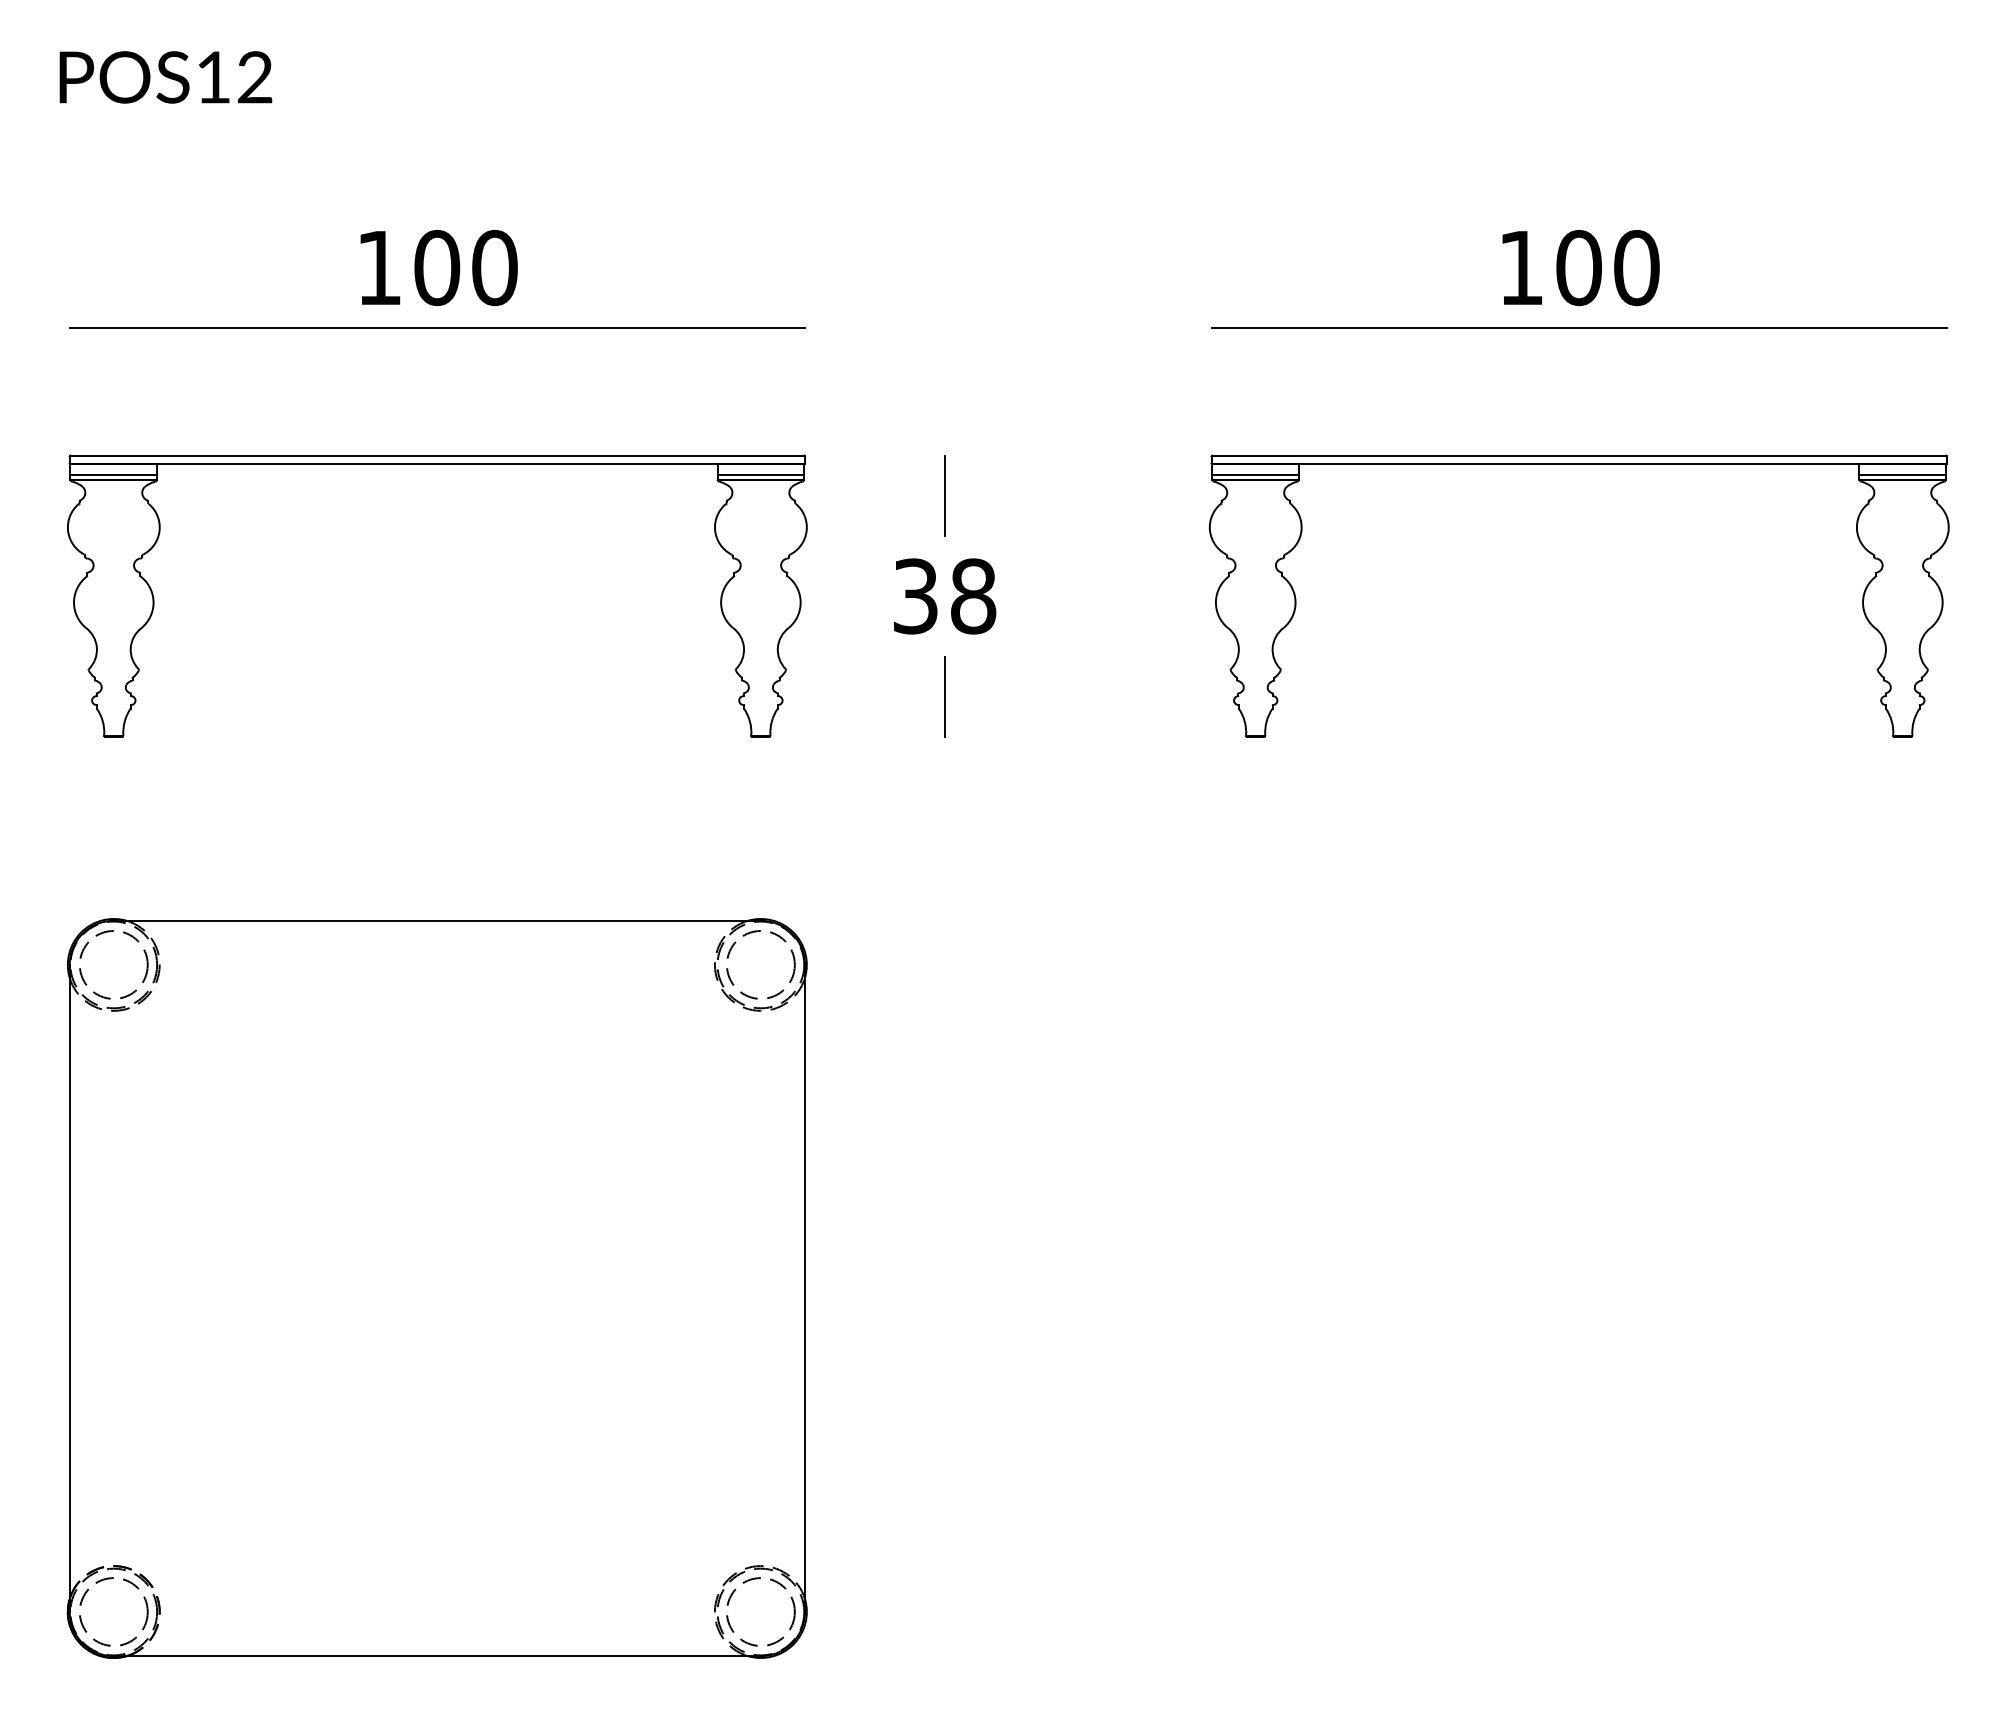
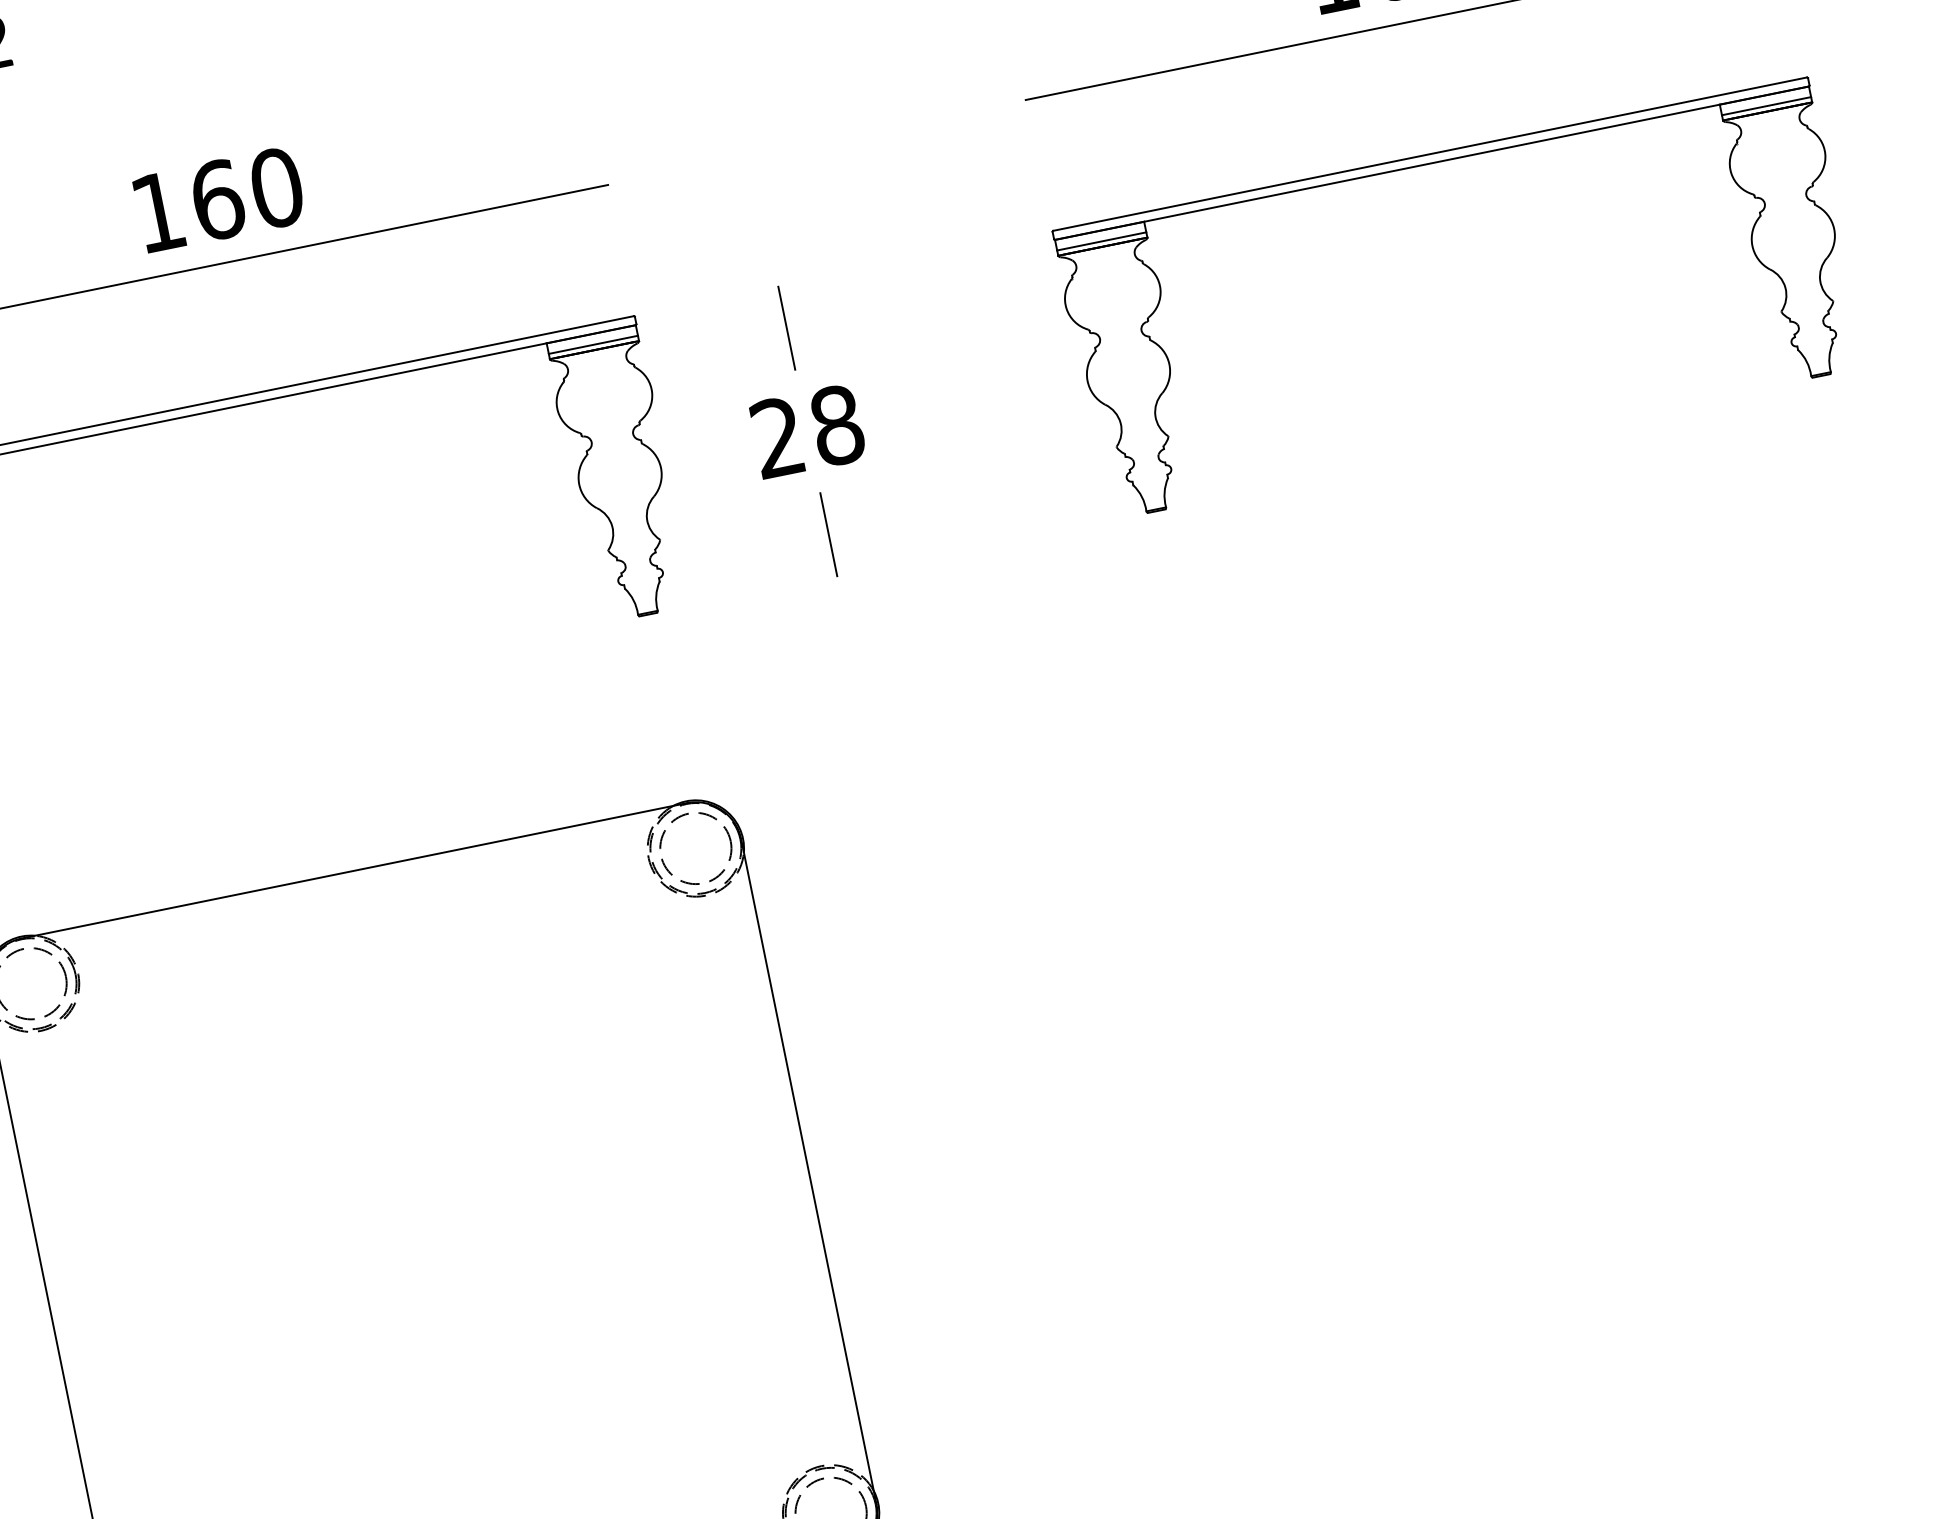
text: (437, 267) -> (217, 199), 100 -> 160
text: (915, 596) -> (777, 437), 38 -> 28

